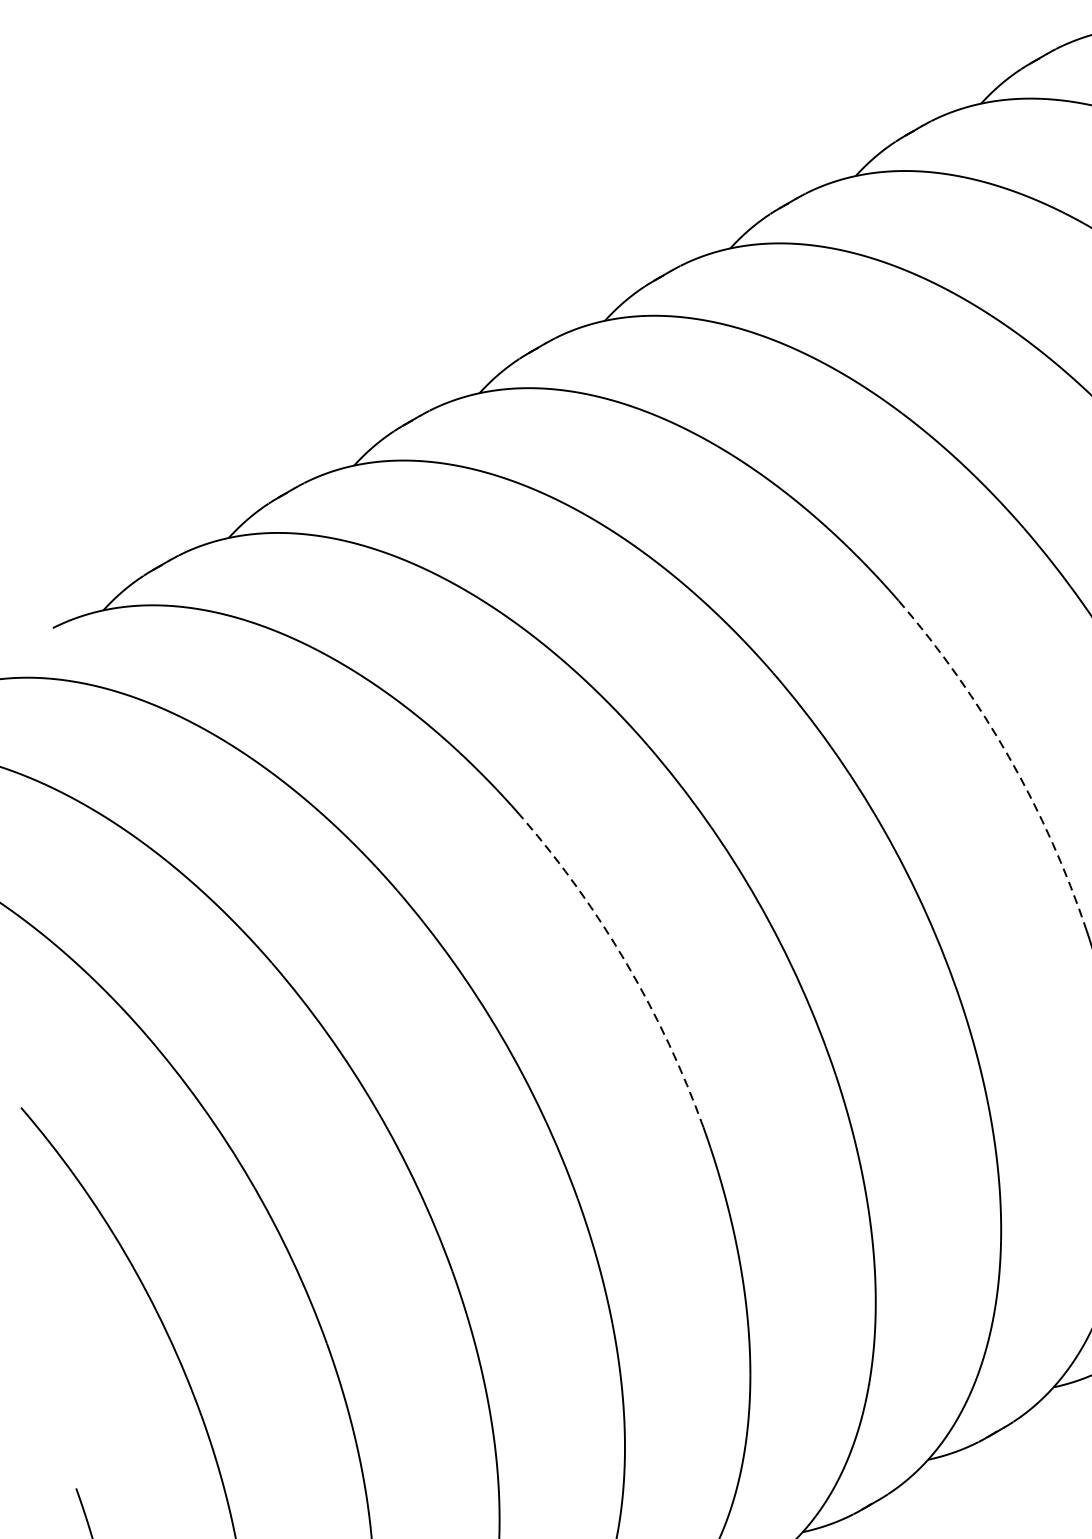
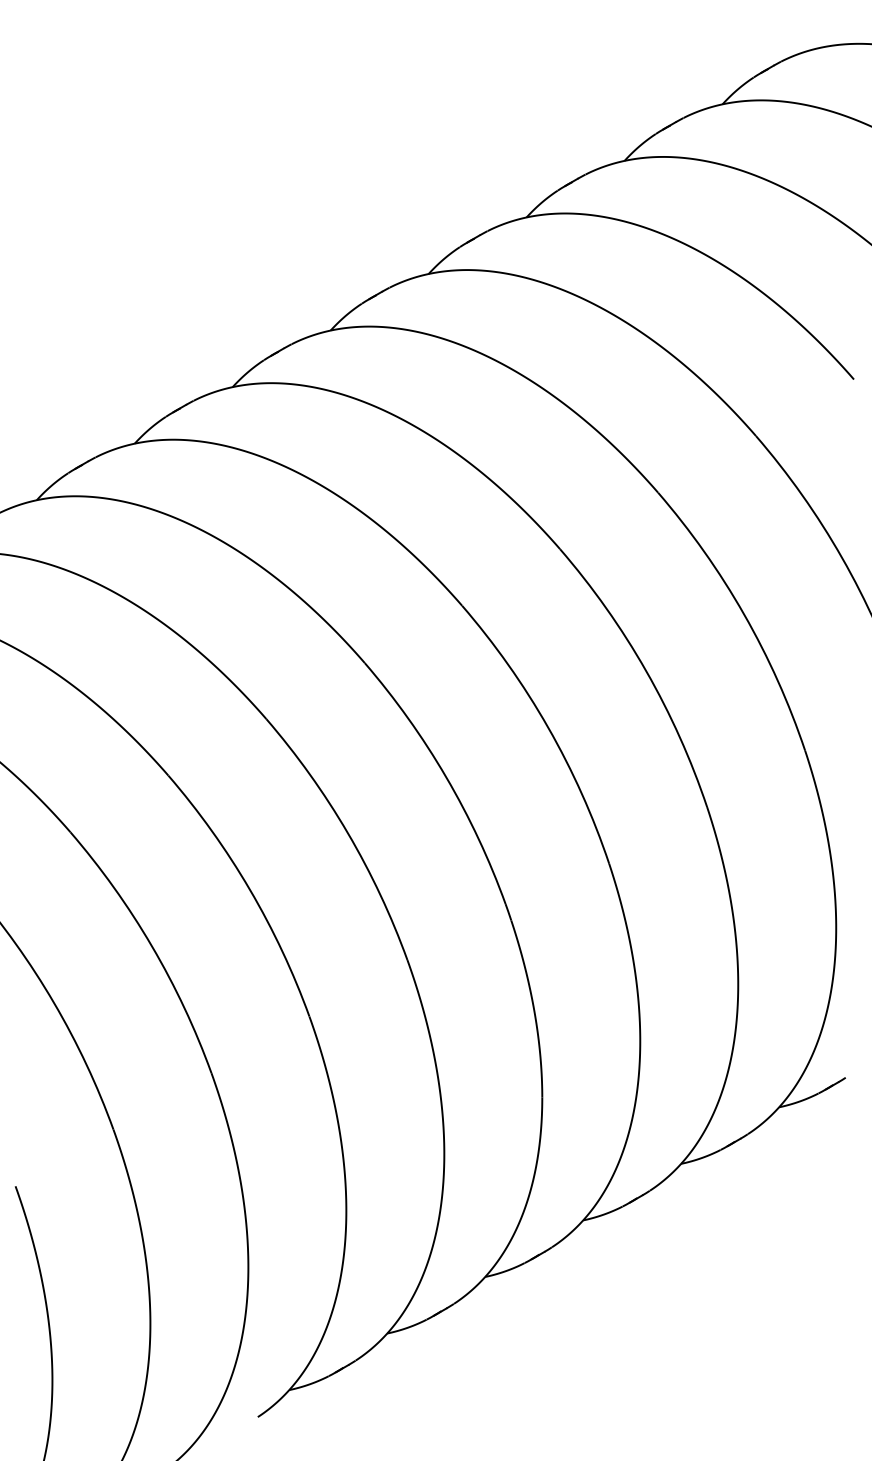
arc: (1009, 756) -> (744, 614), dashed -> solid
arc: (627, 965) -> (446, 777), dashed -> solid

